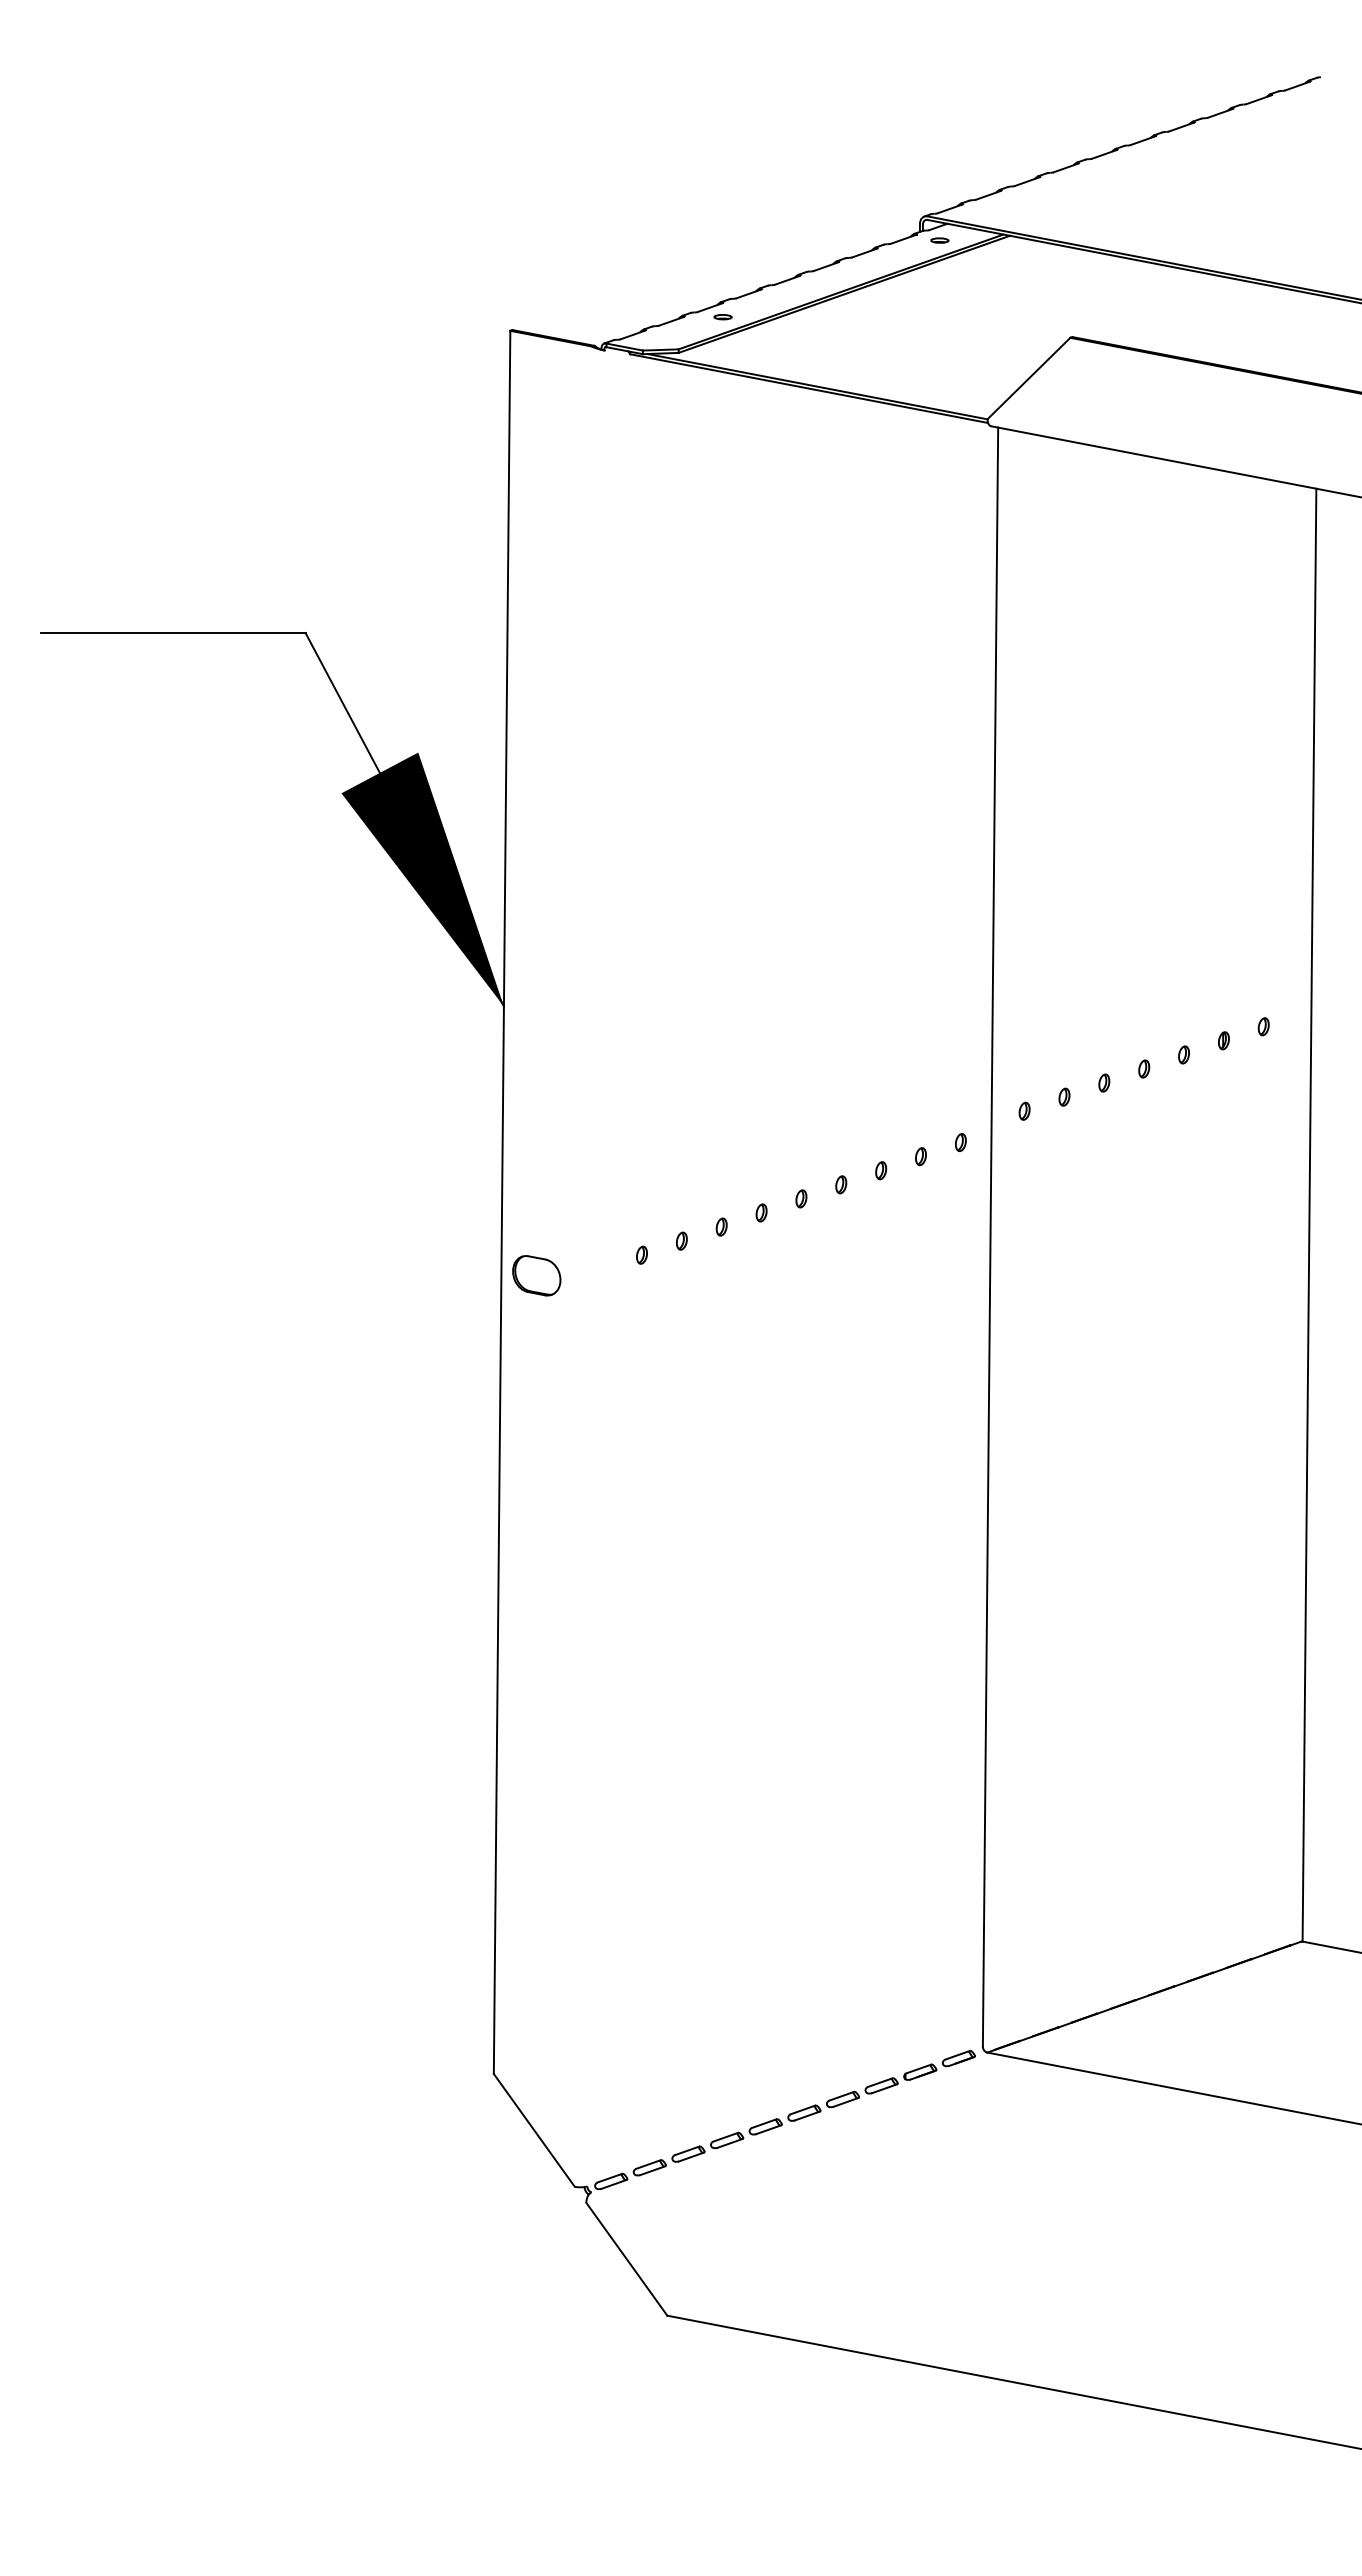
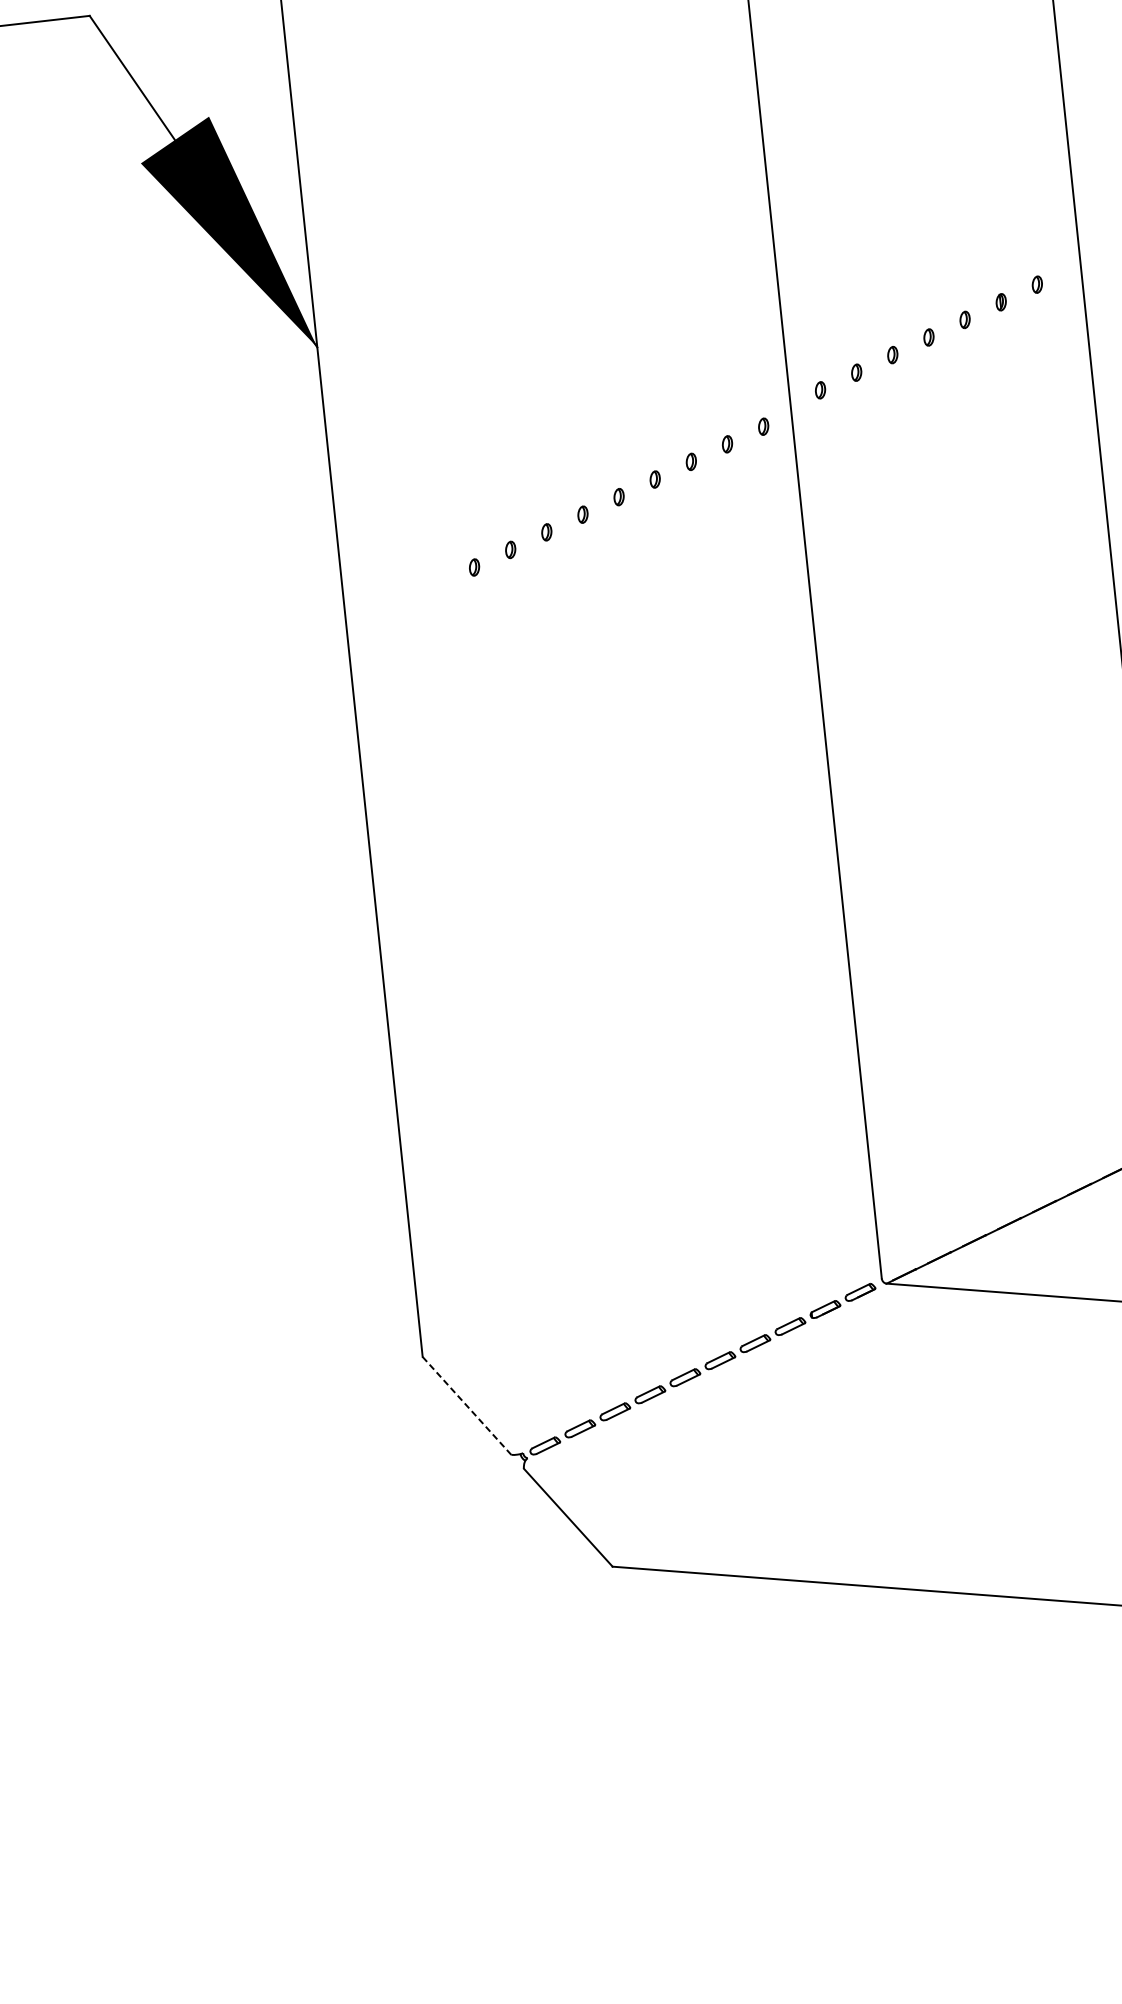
part: (536, 1275) -> (377, 597), removed
line: (534, 2129) -> (467, 1405), solid -> dashed

